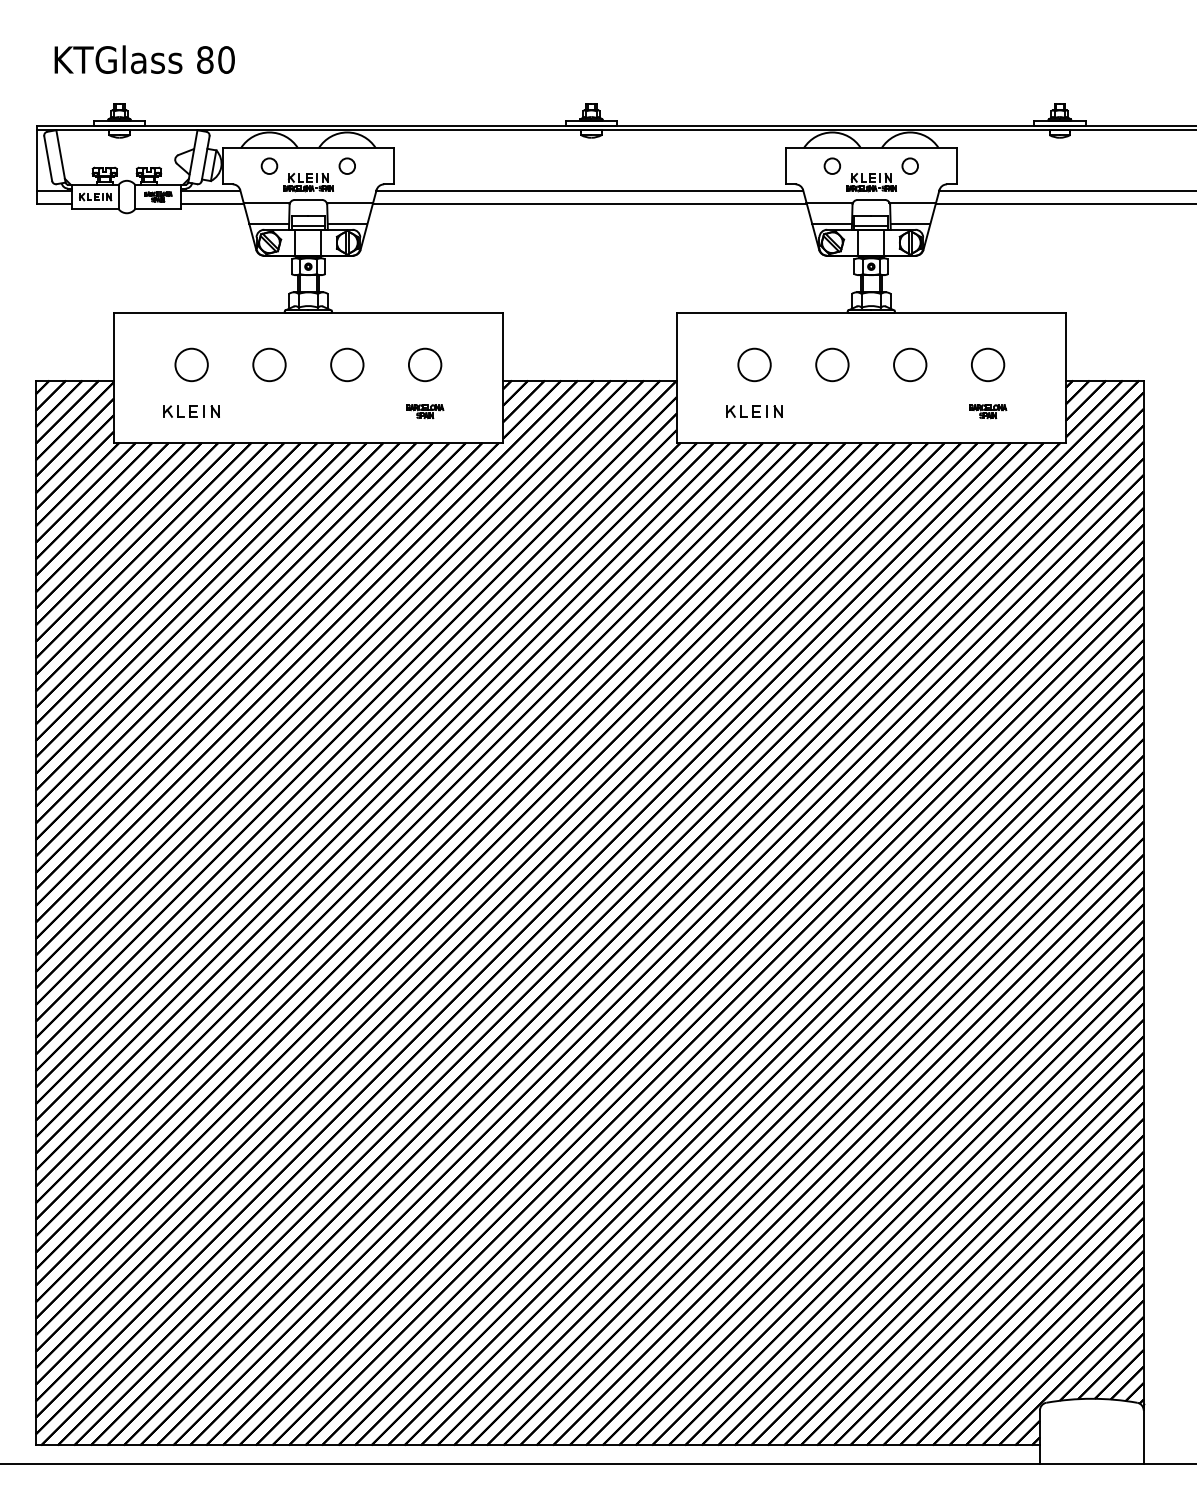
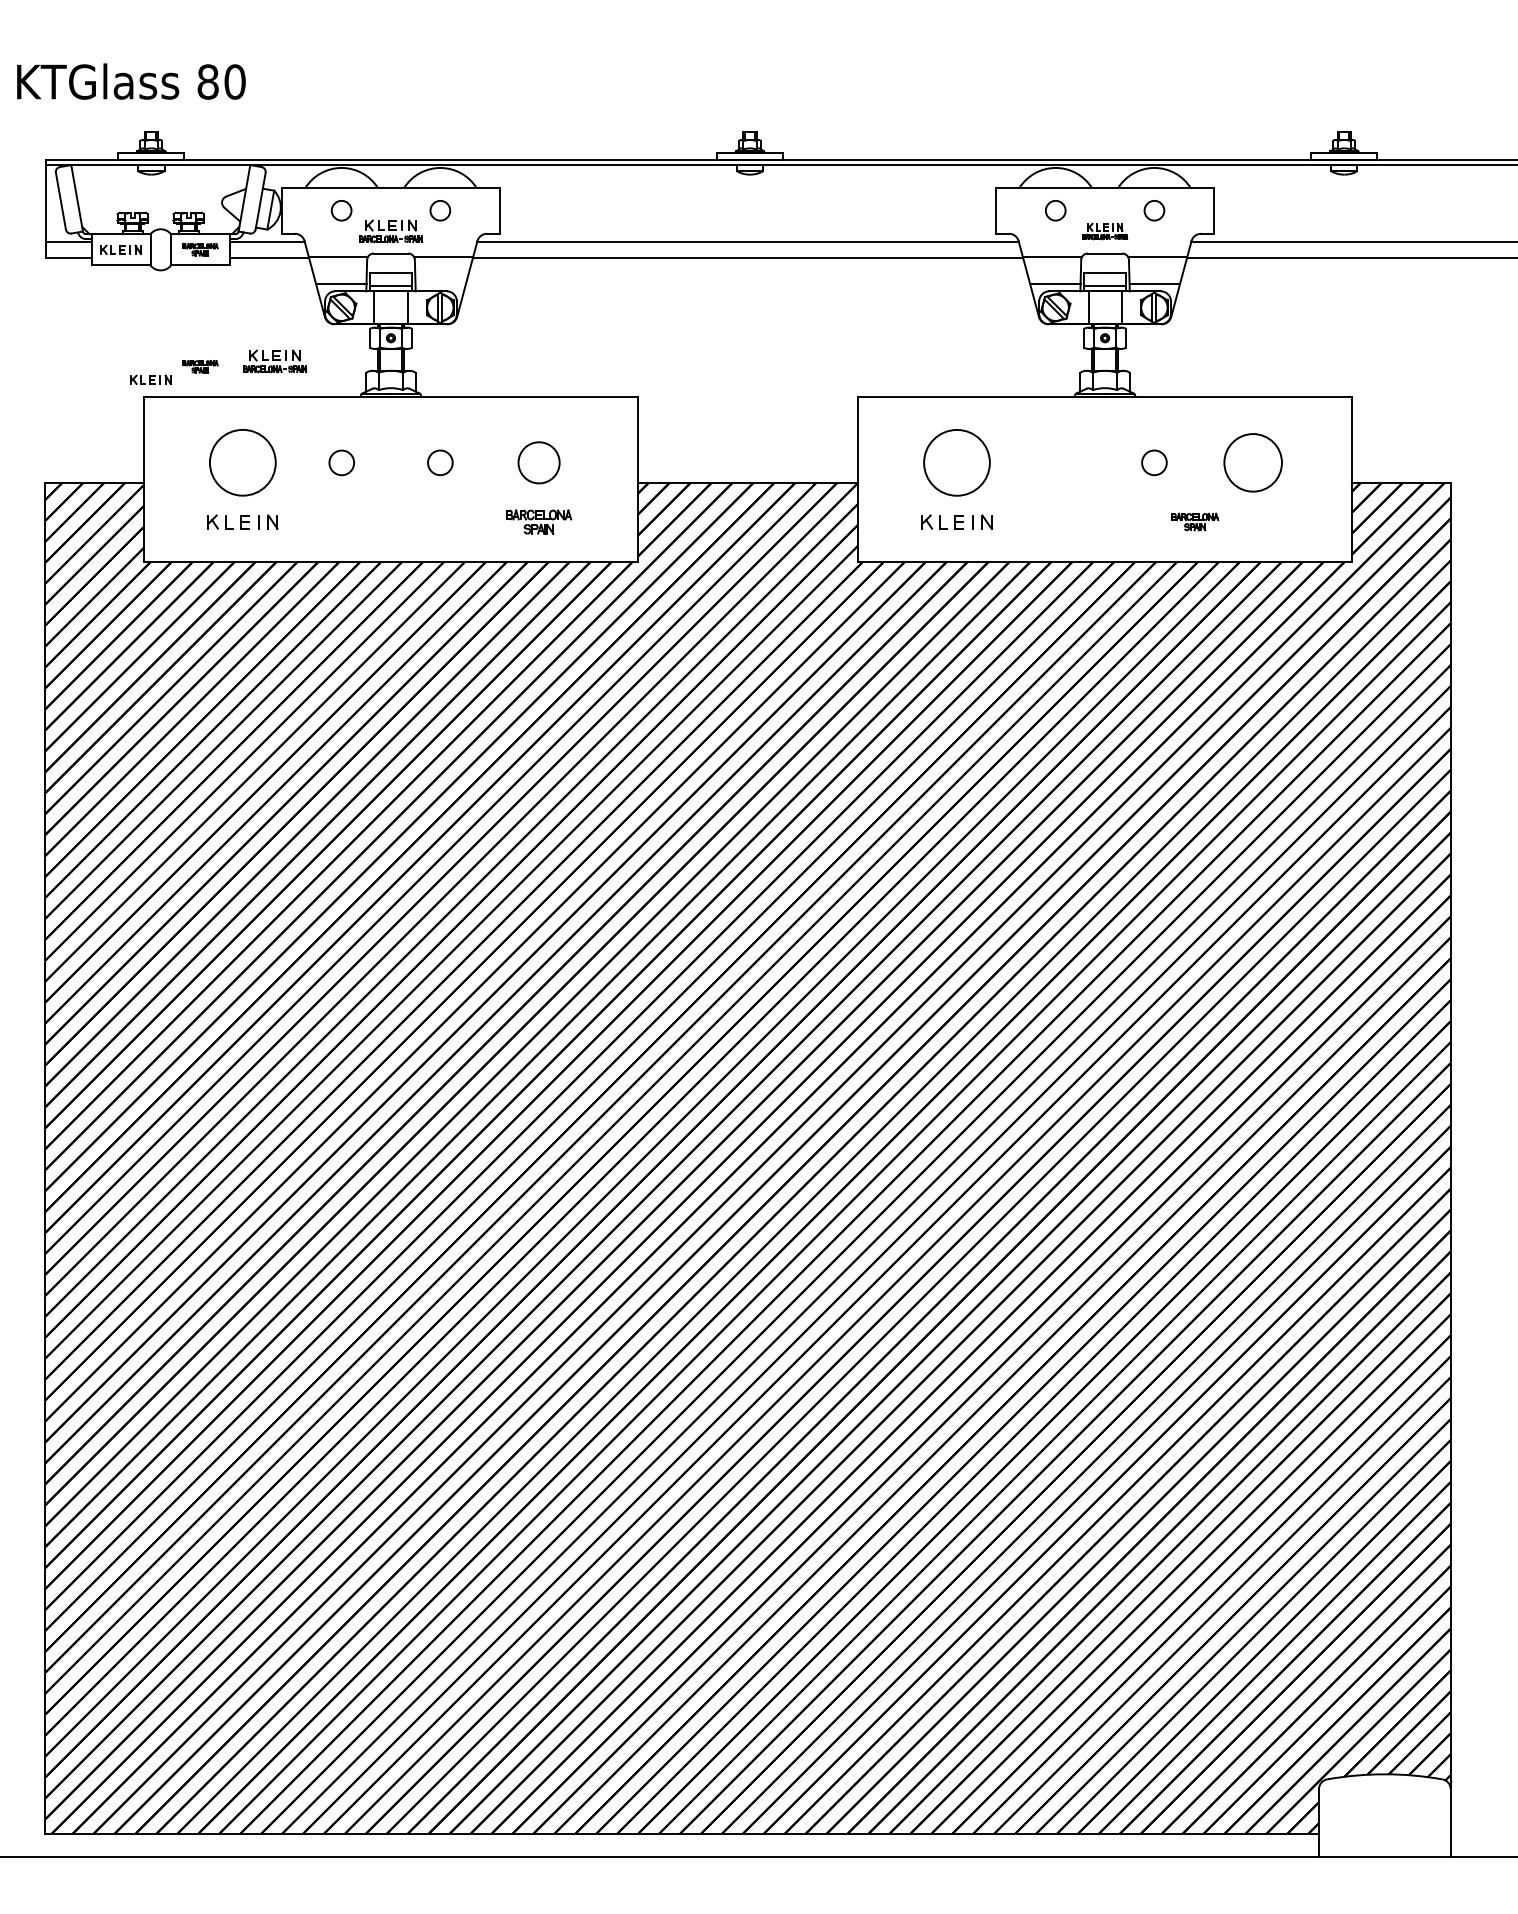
text: (144, 59) -> (131, 81), moved
part: (871, 182) -> (1105, 231), size x0.7
line: (347, 224) -> (440, 284), removed
part: (217, 285) -> (275, 361), added
part: (158, 289) -> (200, 366), added
part: (118, 299) -> (150, 379), added
circle: (191, 364) -> (242, 462), size x1.6
circle: (269, 364) -> (341, 462), size x0.6
circle: (346, 364) -> (439, 462), size x0.6
circle: (754, 364) -> (956, 462), size x1.6
circle: (832, 364) -> (1055, 462), removed
circle: (910, 364) -> (1154, 462), size x0.6
circle: (987, 364) -> (1252, 462), size x1.4
part: (425, 411) -> (539, 521), size x1.4
part: (988, 411) -> (1195, 521), moved

